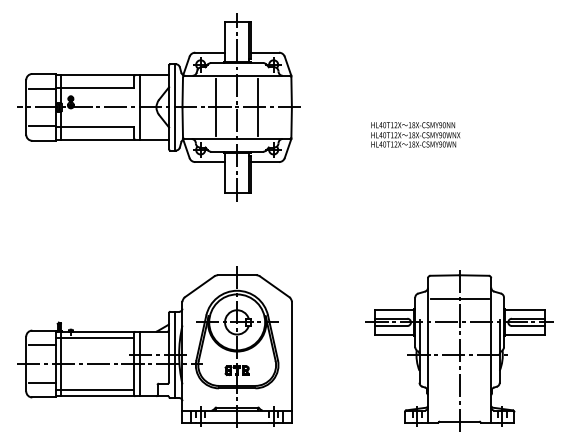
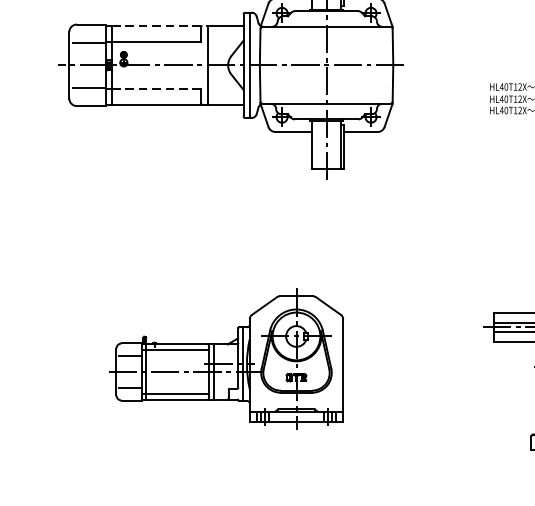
line: (100, 75) -> (159, 26), solid -> dashed
line: (215, 106) -> (300, 64), removed
line: (258, 106) -> (352, 64), removed
line: (98, 126) -> (157, 88), solid -> dashed
part: (154, 346) -> (225, 356), size x0.7

